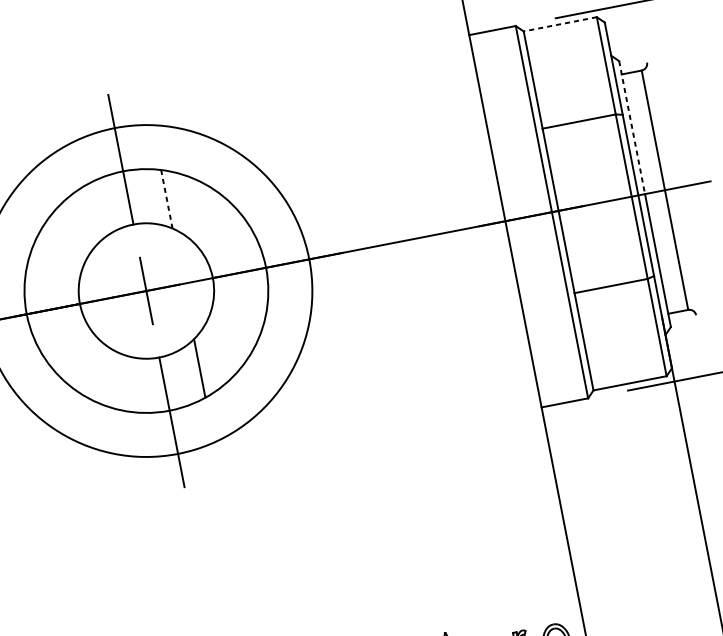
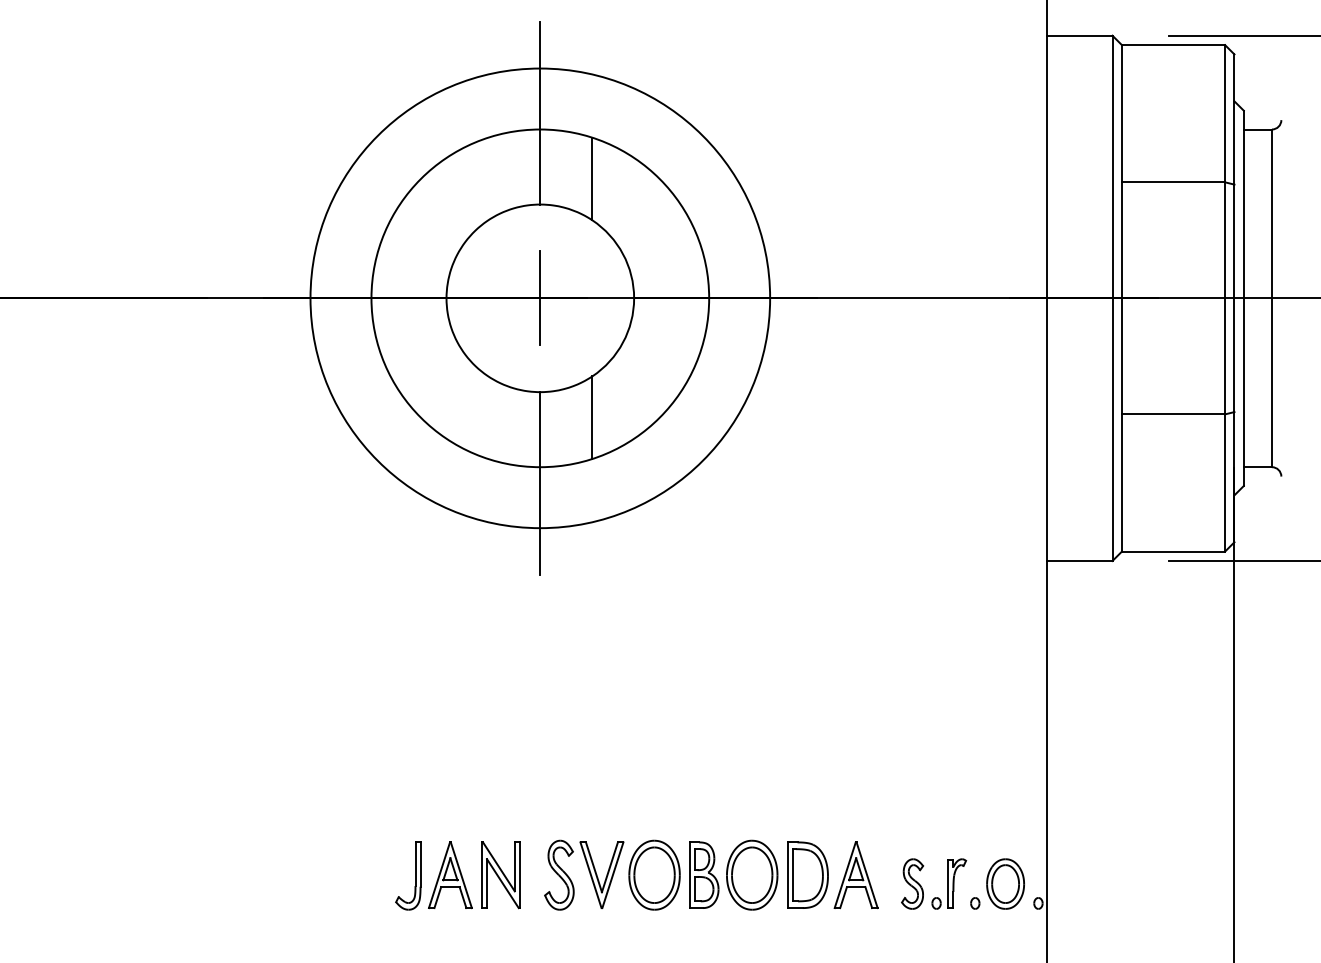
line: (560, 24) -> (1173, 45), dashed -> solid
line: (631, 127) -> (1243, 204), dashed -> solid
line: (167, 199) -> (592, 179), dashed -> solid

